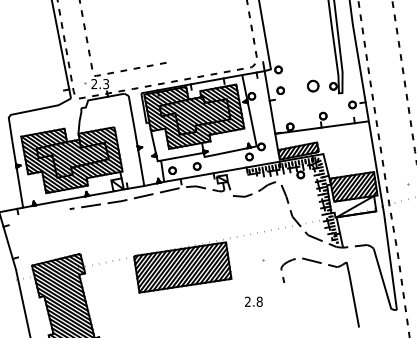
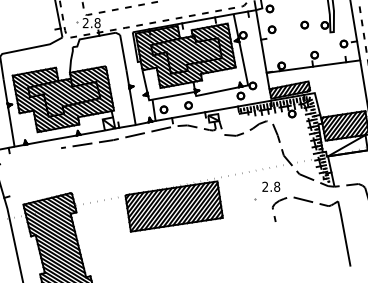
text: (106, 84) -> (97, 23), 2.3 -> 2.8
part: (313, 85) -> (304, 24), size x0.62
text: (253, 301) -> (270, 186), moved

